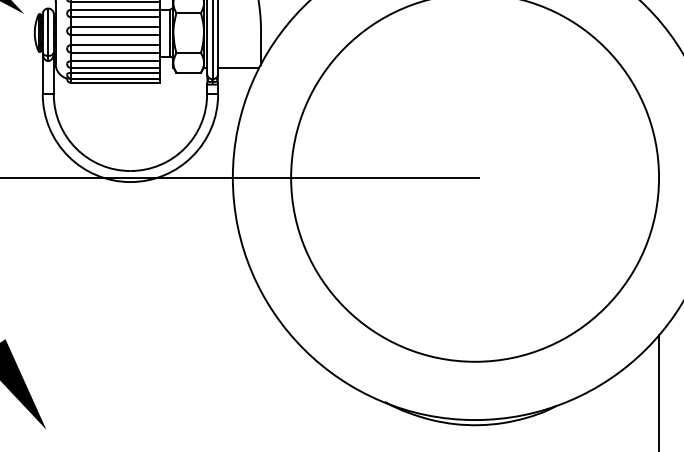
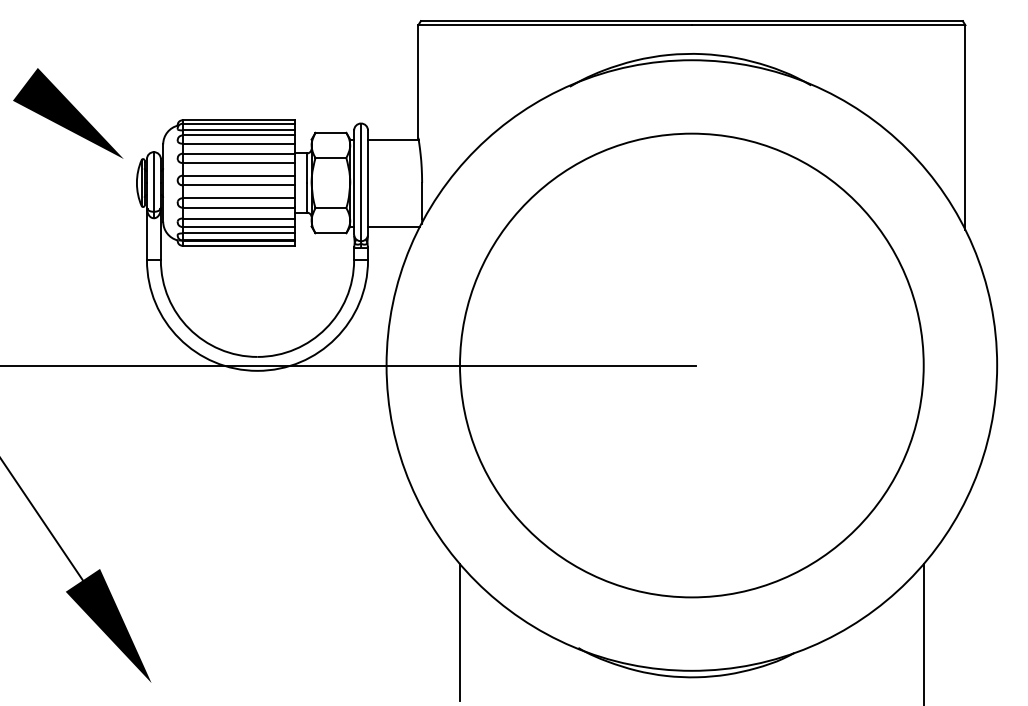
line: (291, 389) -> (460, 632), added

